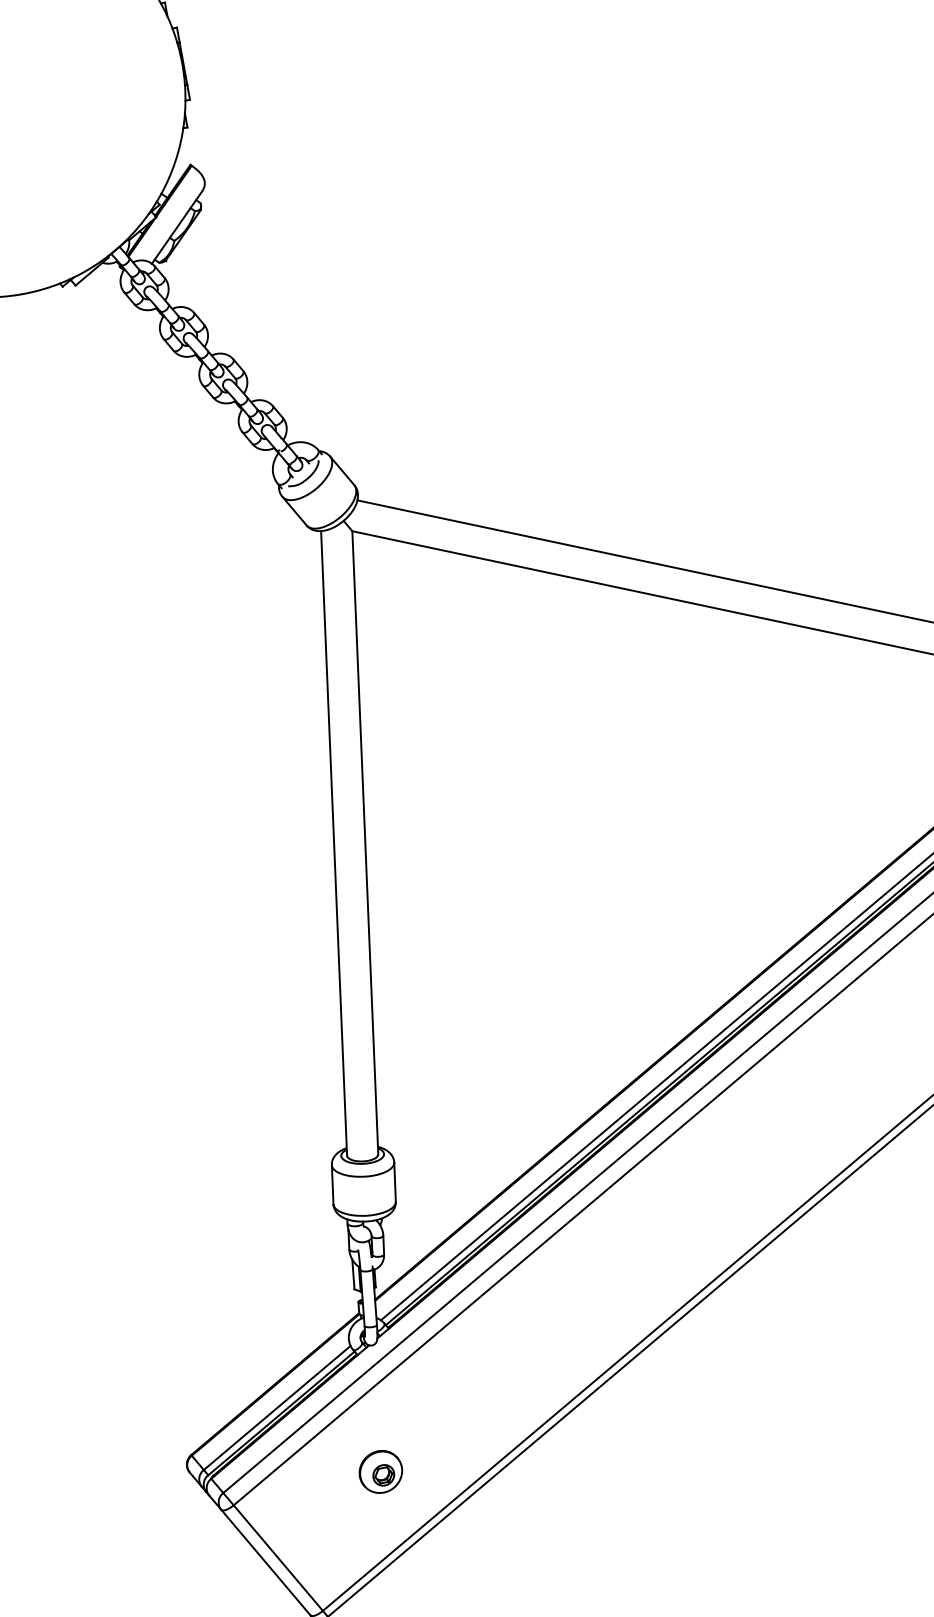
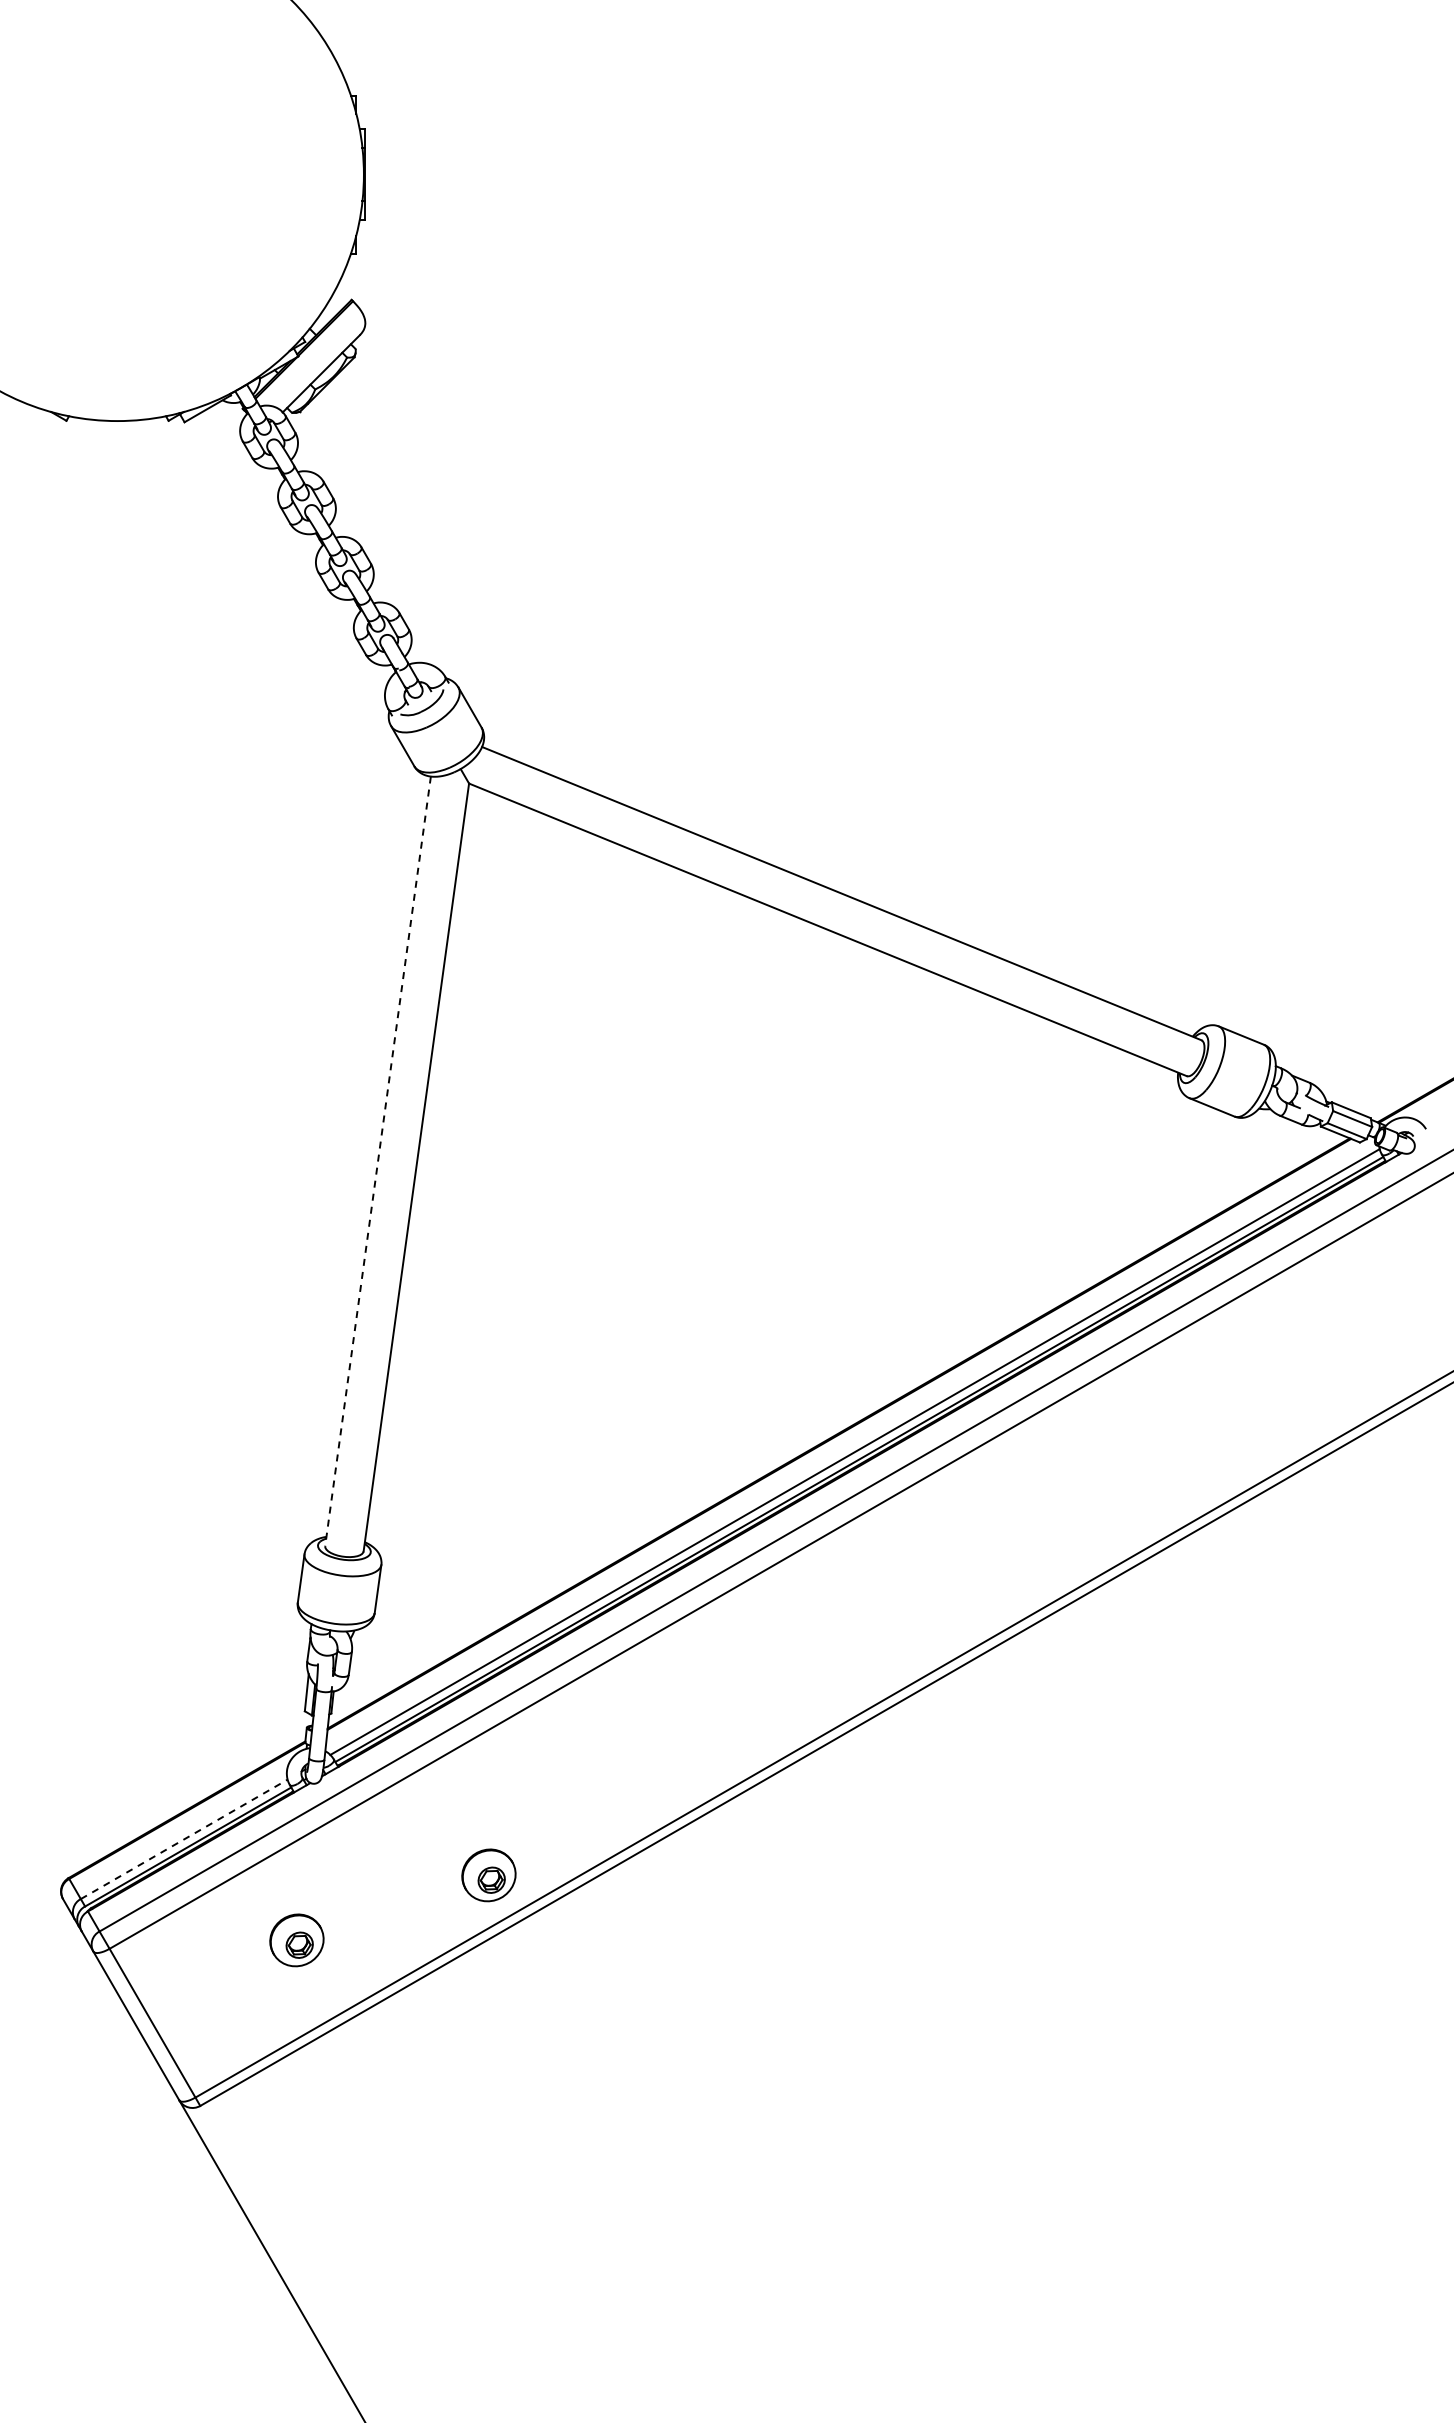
line: (333, 843) -> (377, 1161), solid -> dashed
part: (523, 1393) -> (488, 1875), added
line: (277, 1408) -> (184, 1839), solid -> dashed

